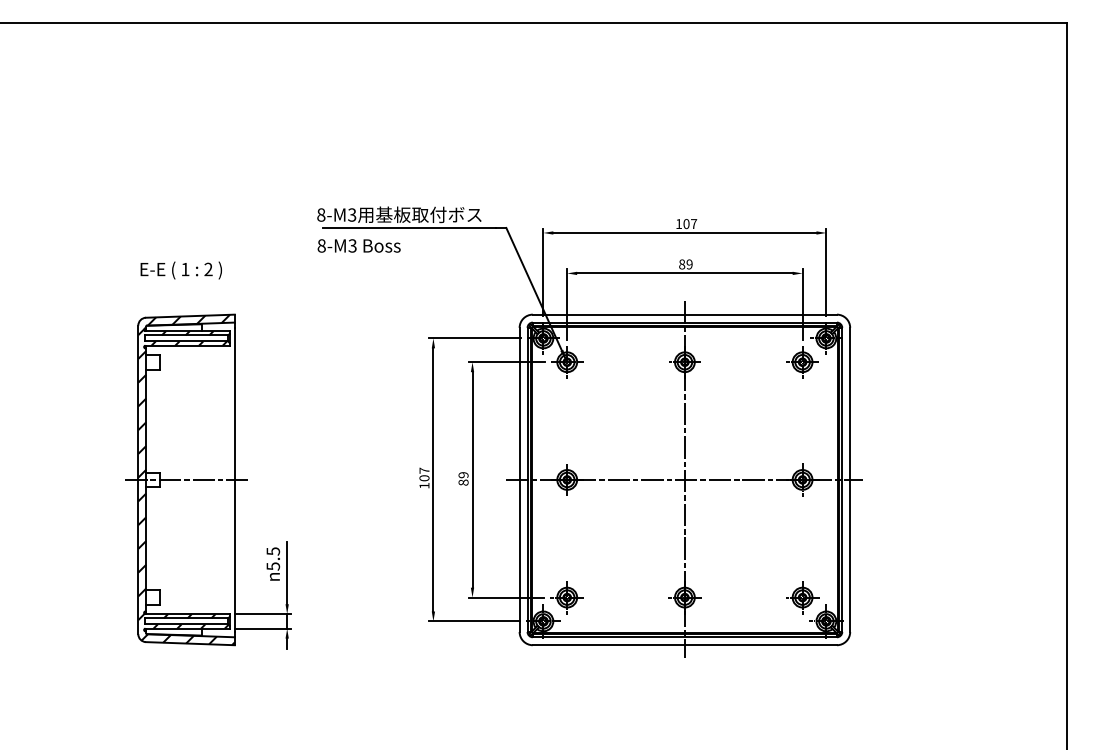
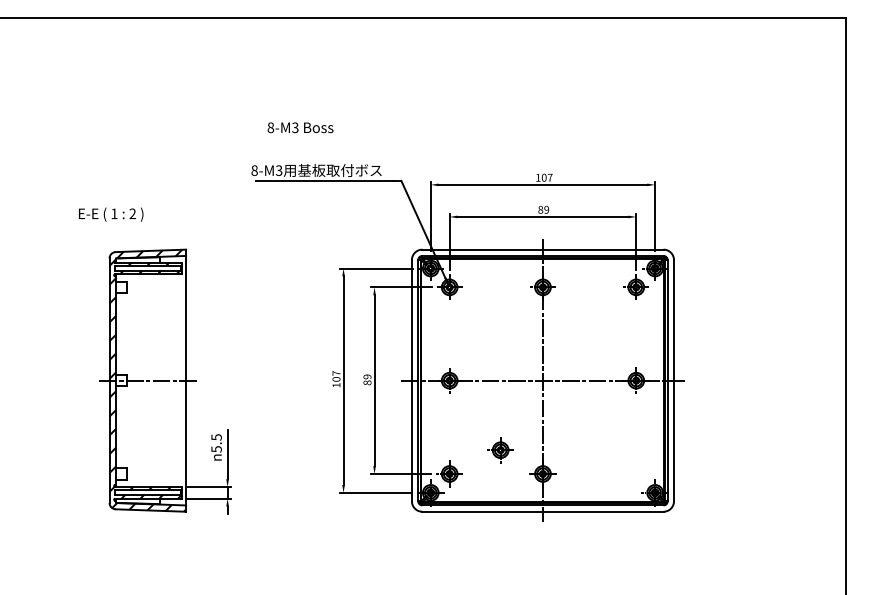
text: (358, 245) -> (300, 127), moved
text: (180, 270) -> (110, 214), moved
part: (802, 597) -> (500, 450), moved

